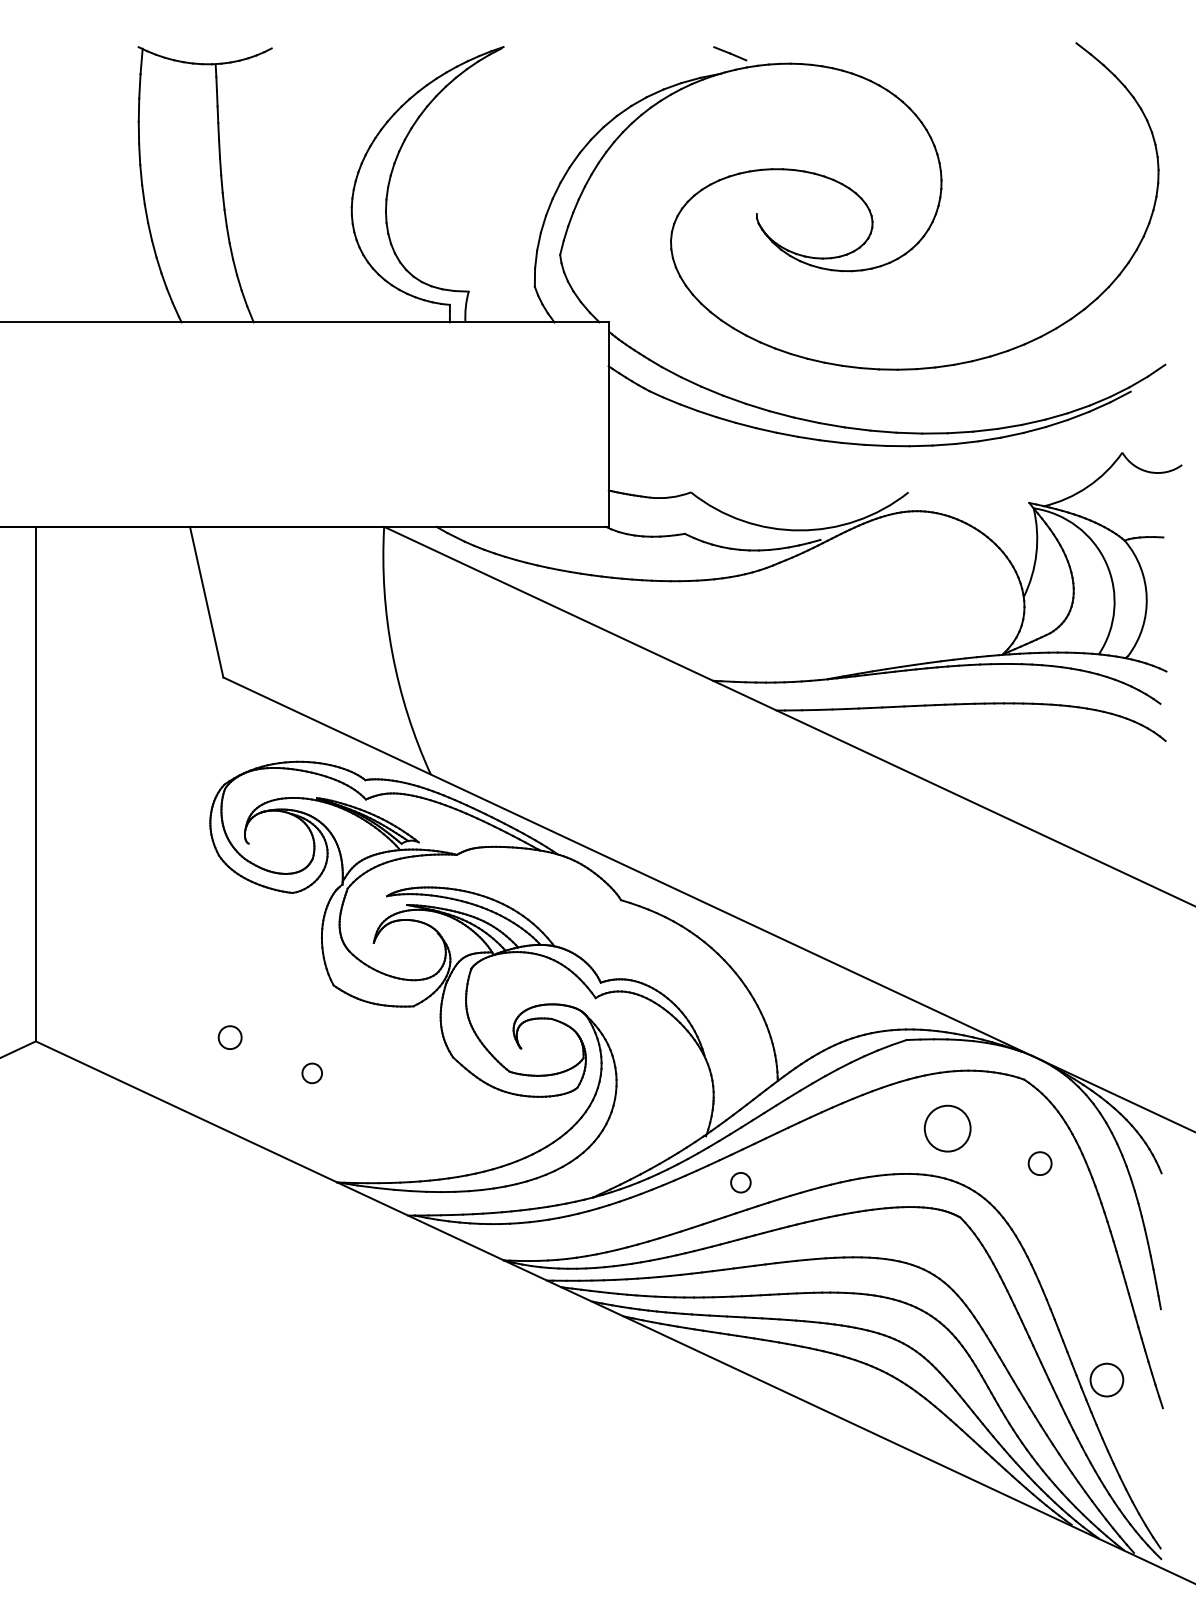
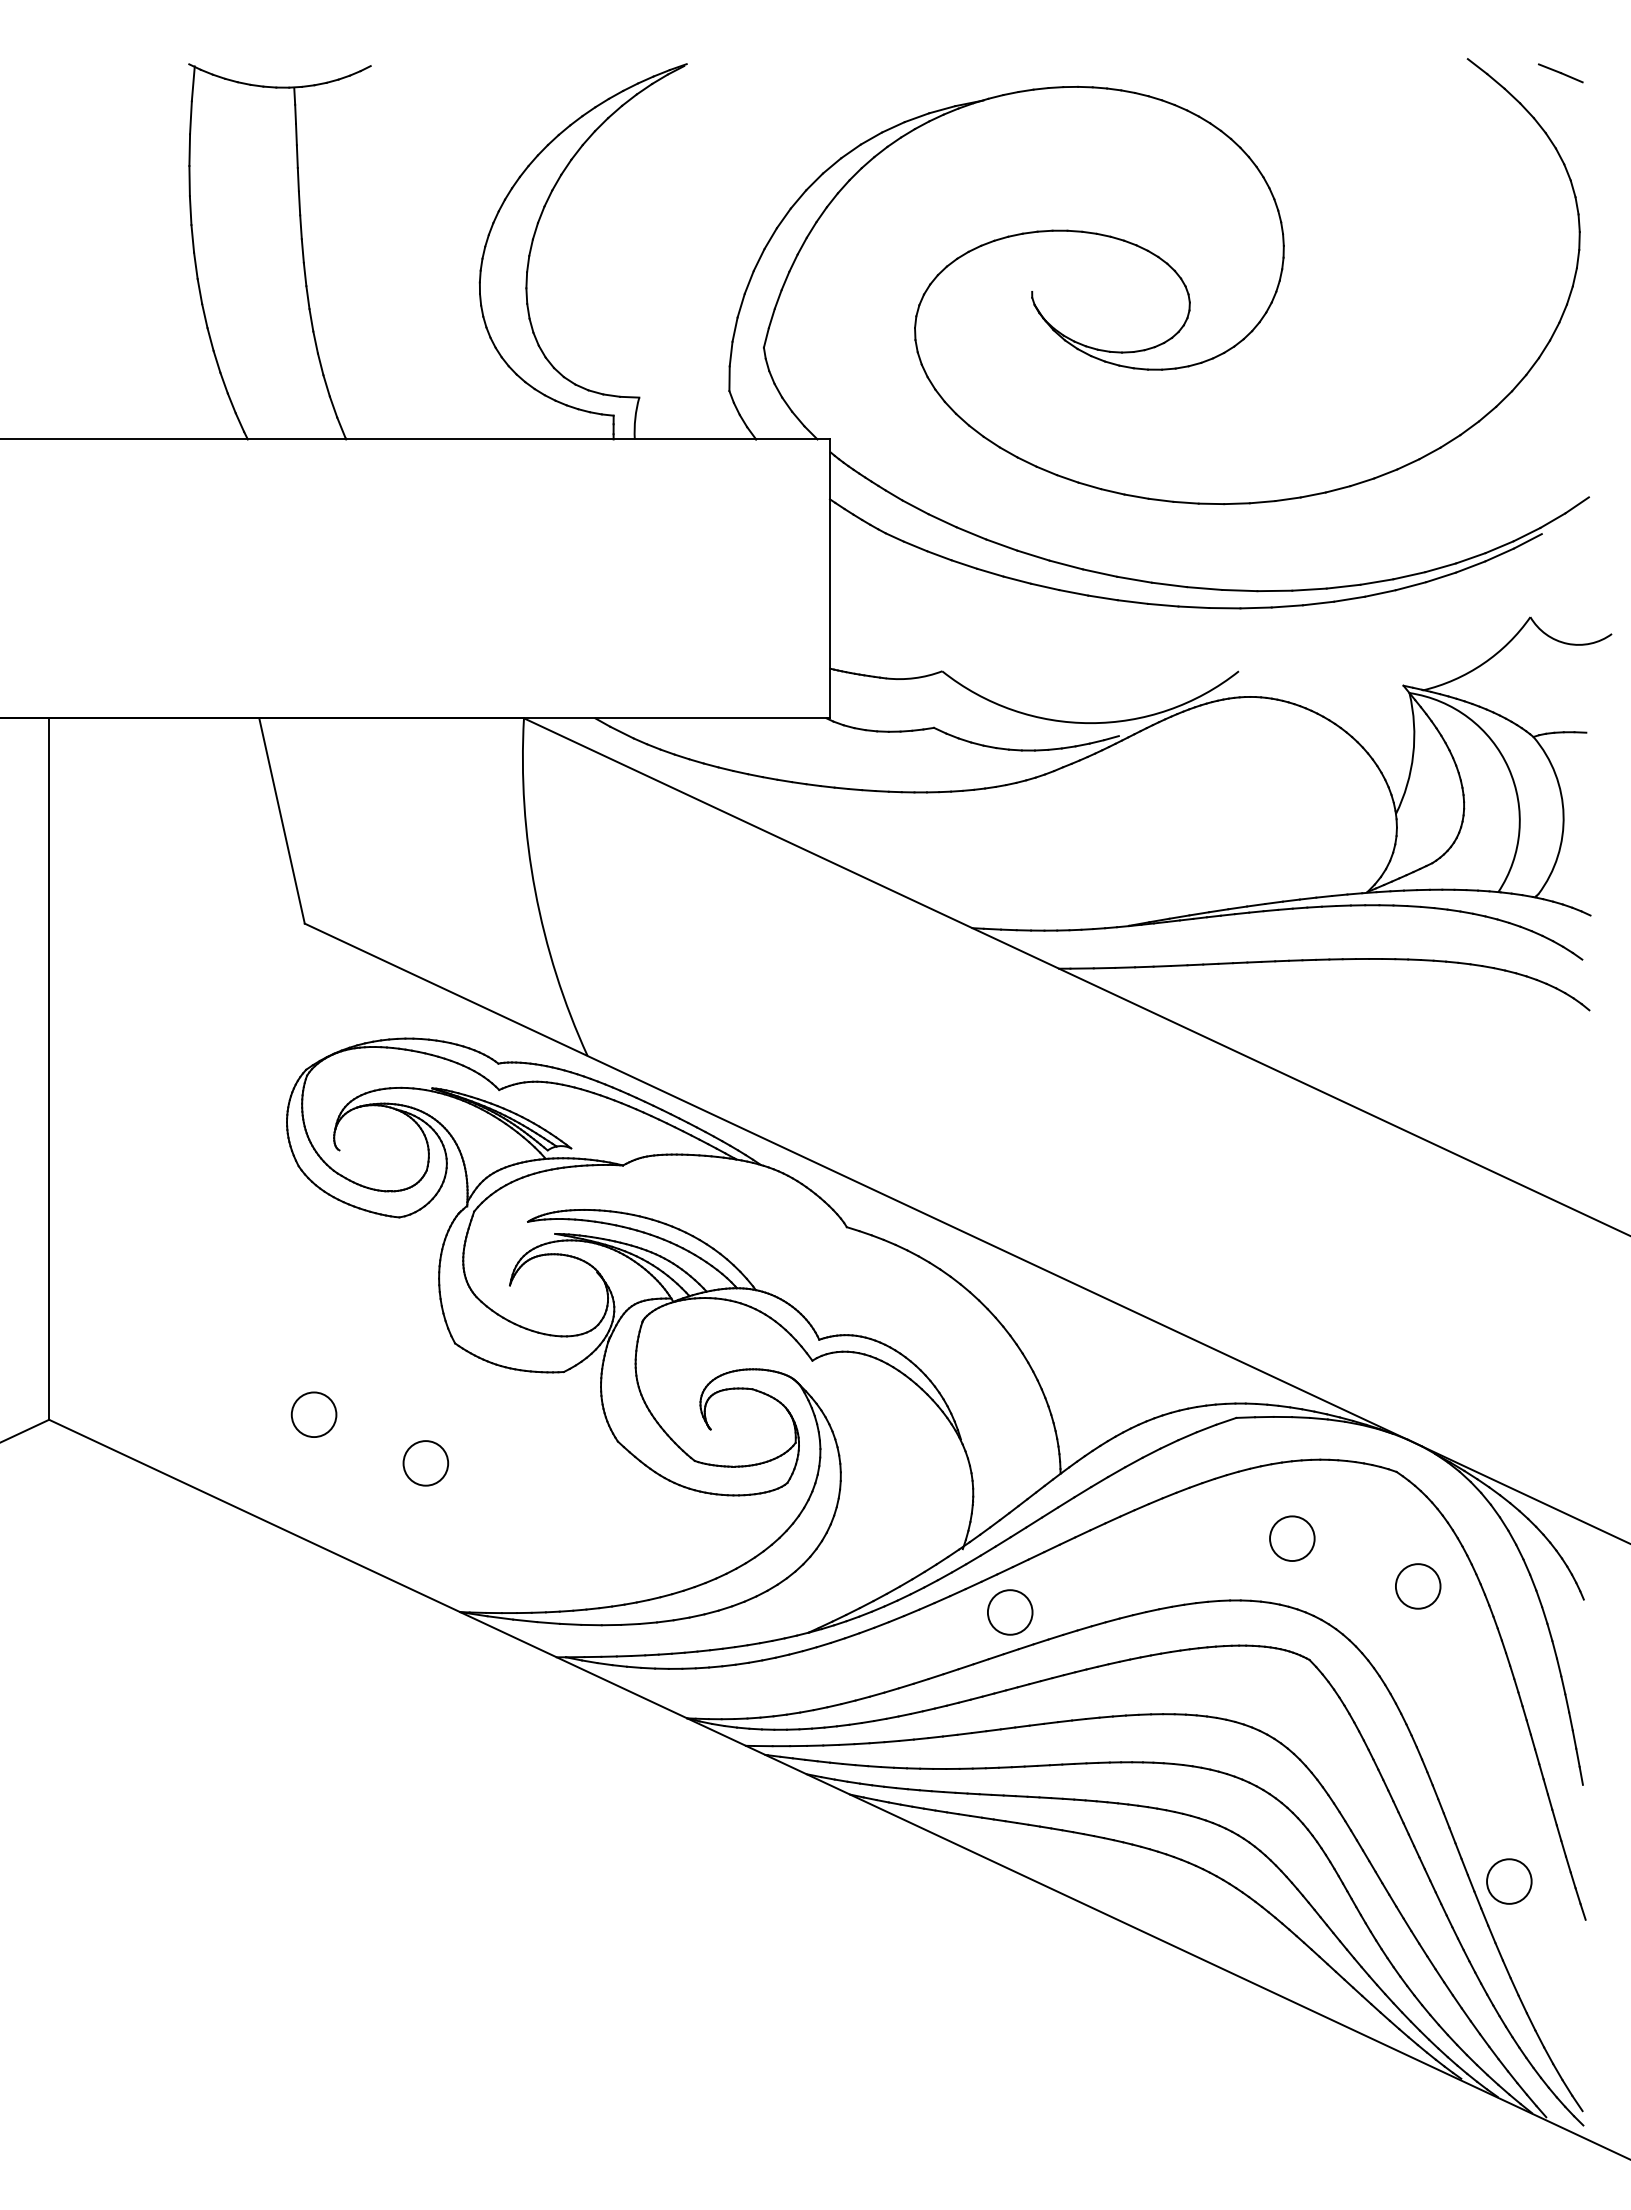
line: (730, 53) -> (1560, 73), moved
circle: (229, 1037) -> (313, 1414), size x1.43
circle: (311, 1073) -> (425, 1463), size x1.67
circle: (947, 1128) -> (1292, 1538), size x0.71
circle: (1040, 1163) -> (1418, 1586), size x1.43
circle: (741, 1182) -> (1010, 1612), size x1.67

